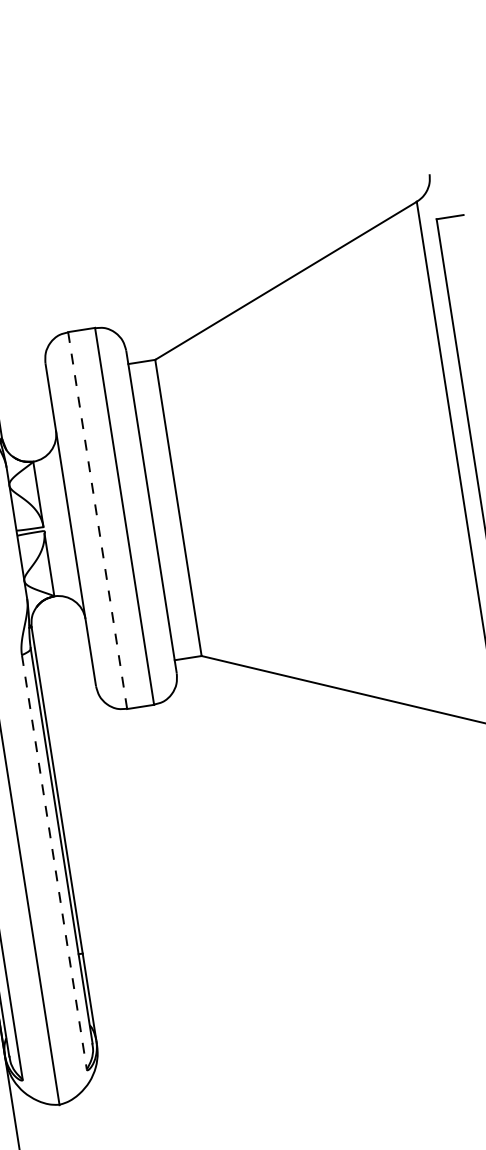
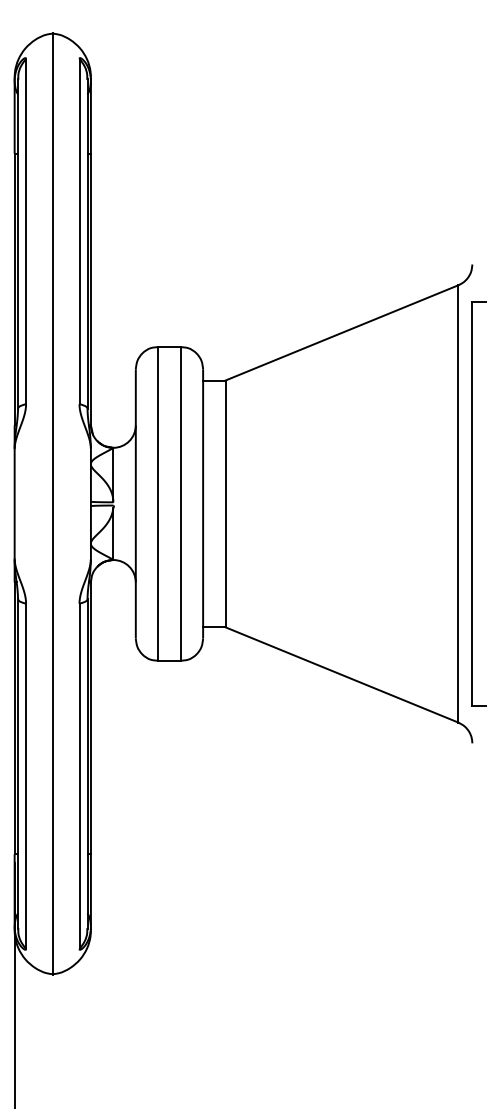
line: (98, 521) -> (158, 504), dashed -> solid
line: (54, 862) -> (79, 776), dashed -> solid

